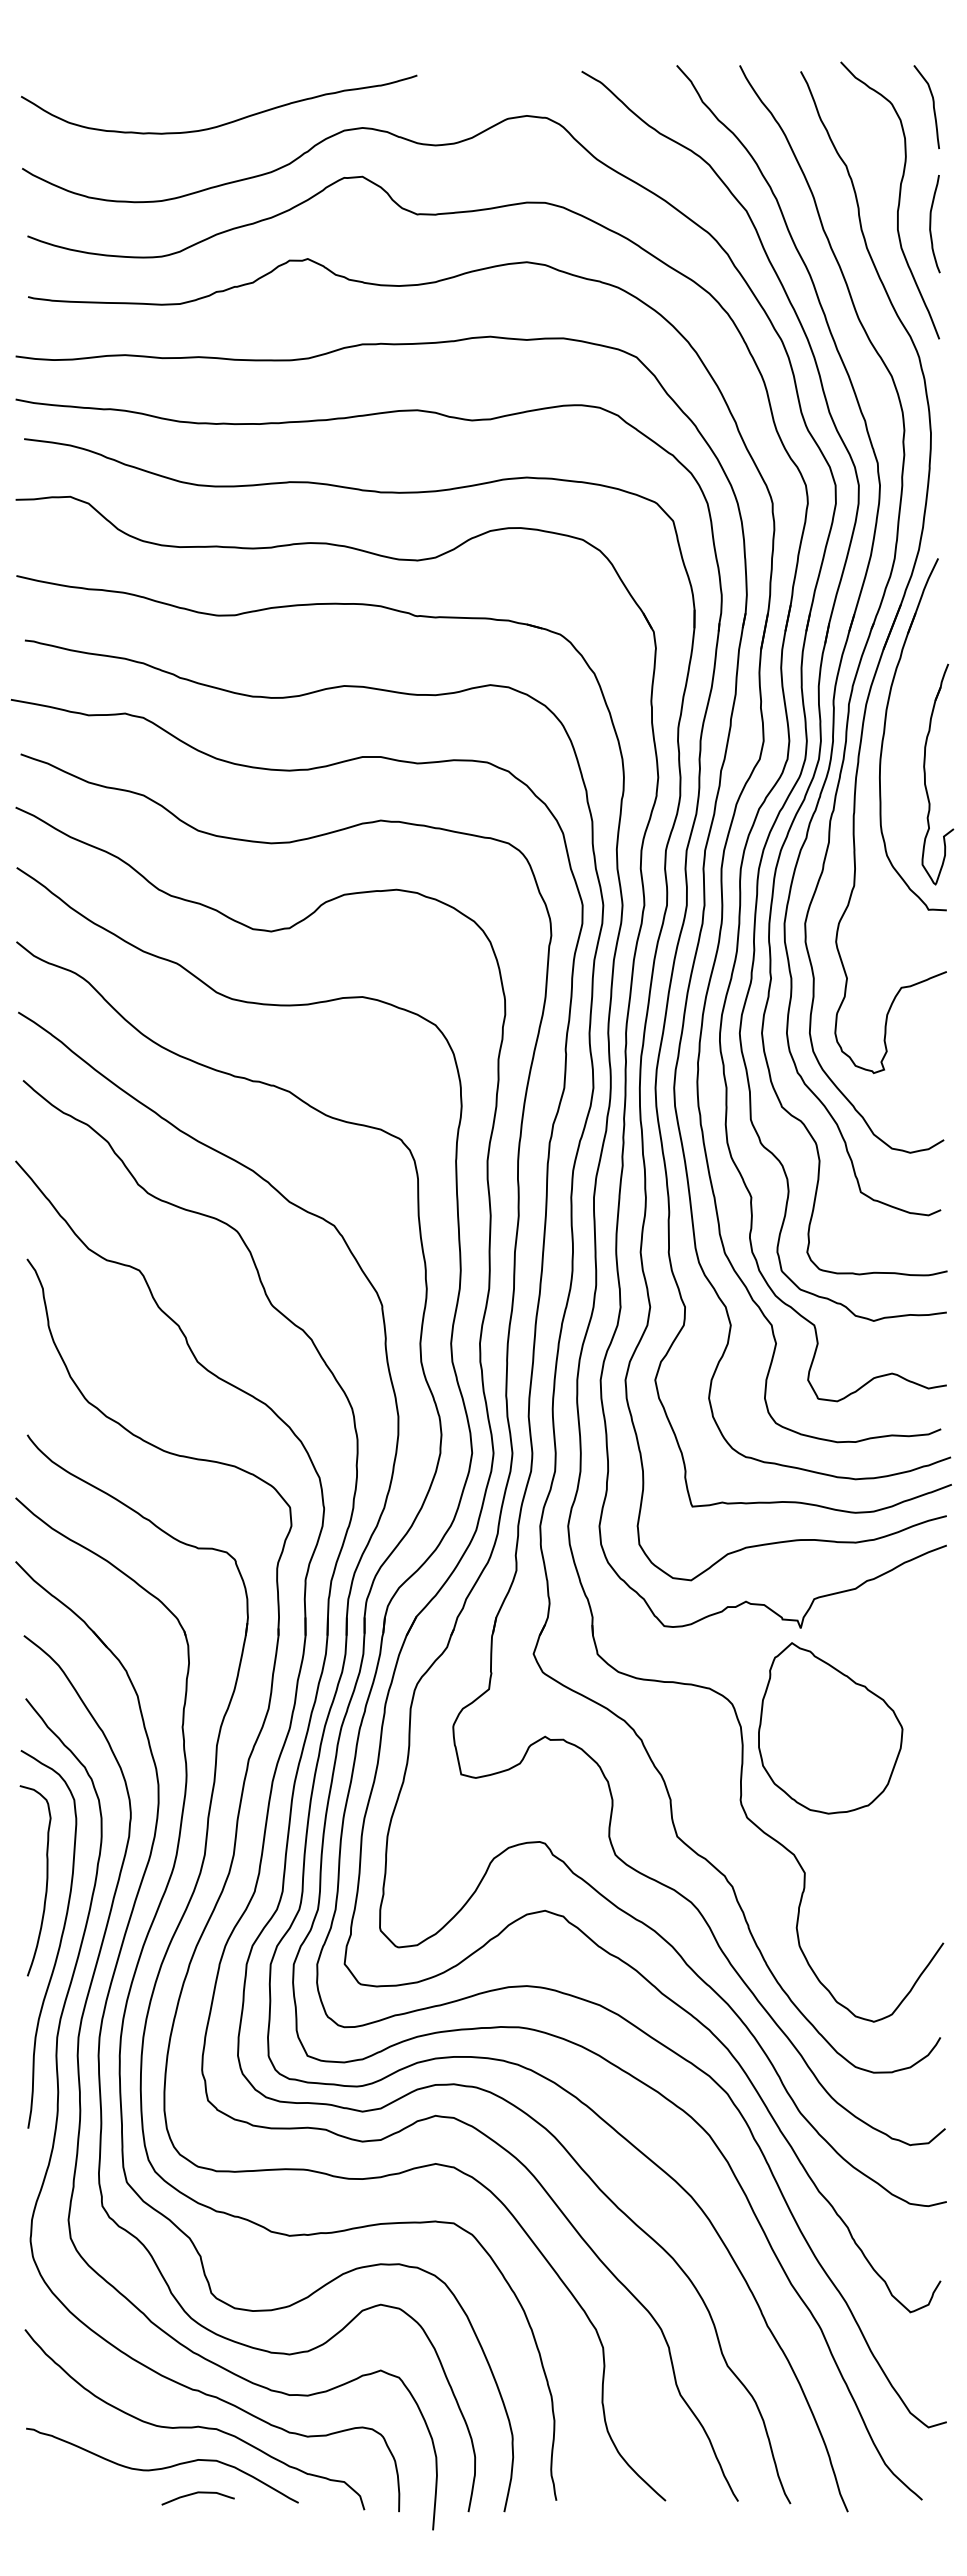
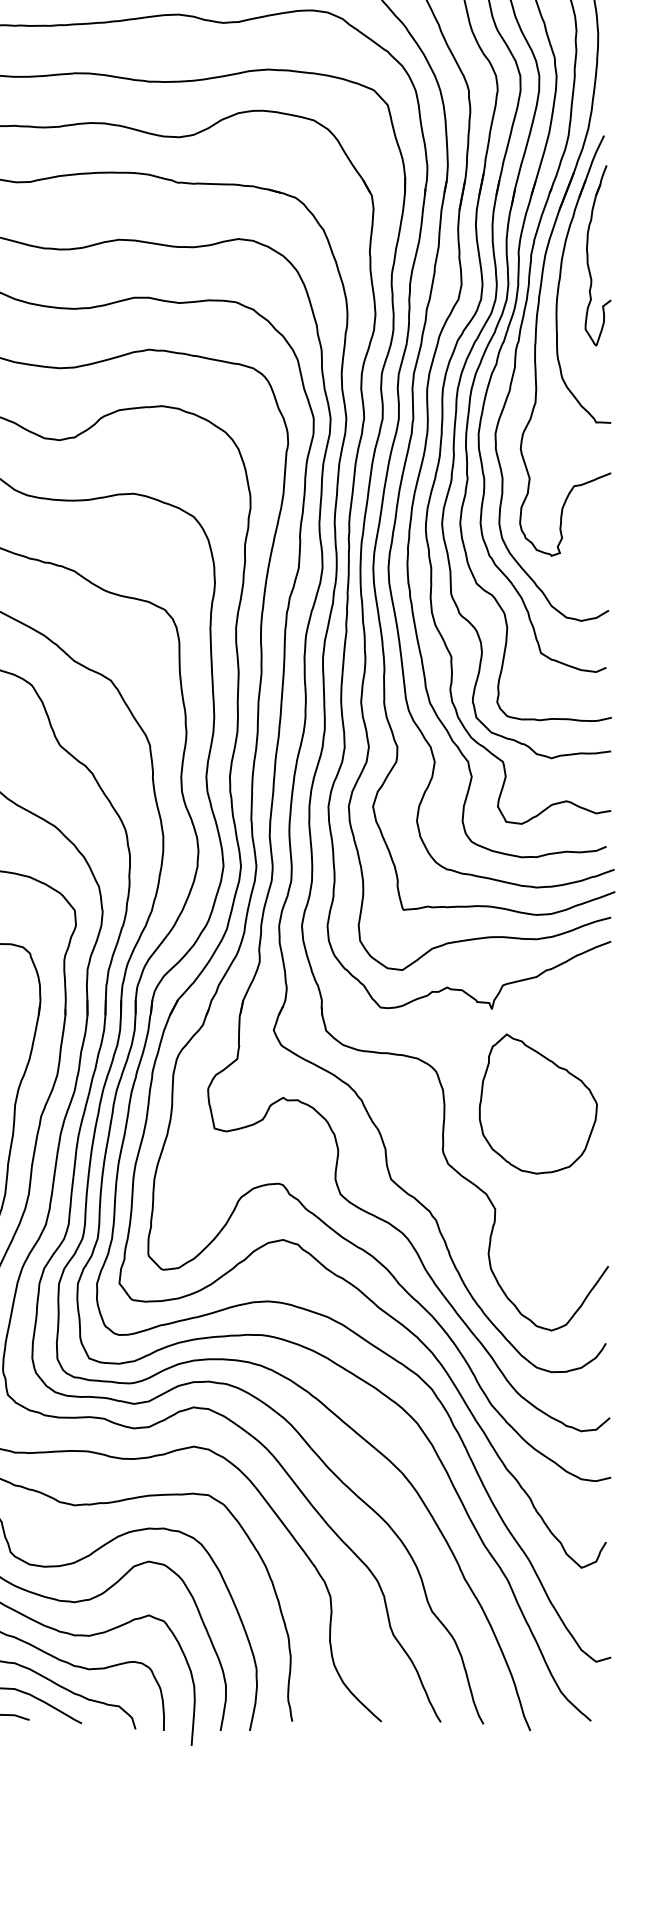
part: (925, 774) -> (588, 255), moved
part: (830, 1728) -> (538, 1104), moved

